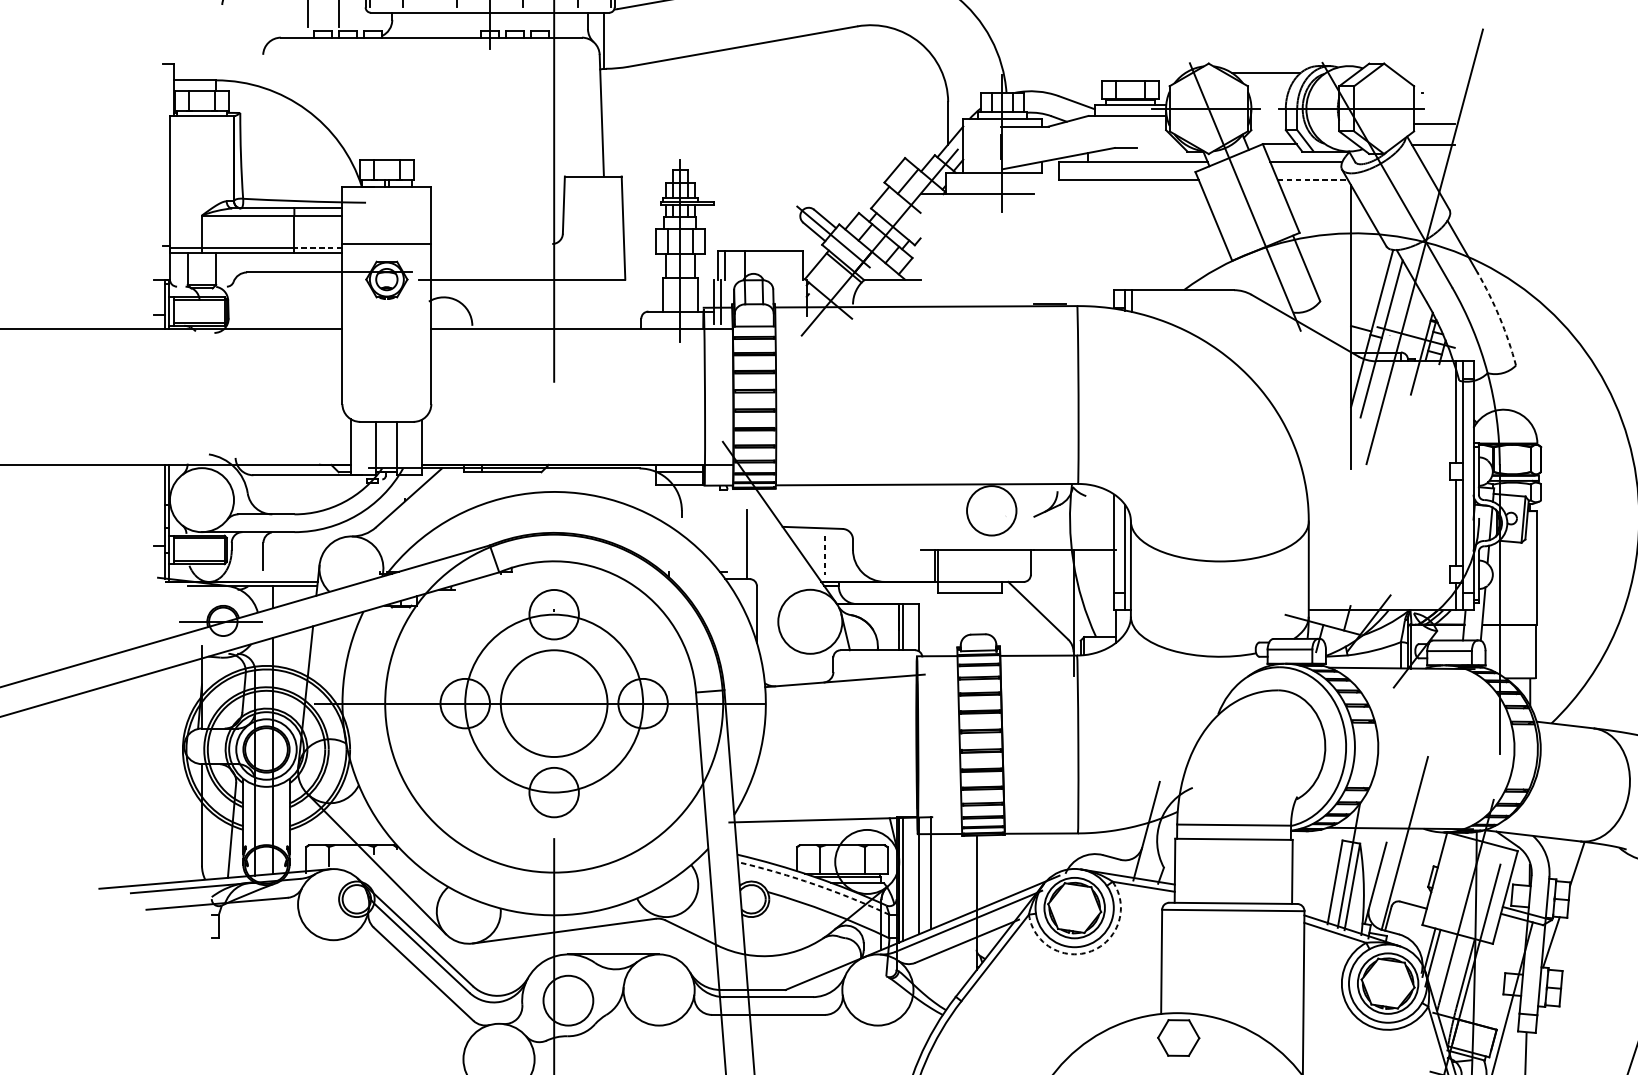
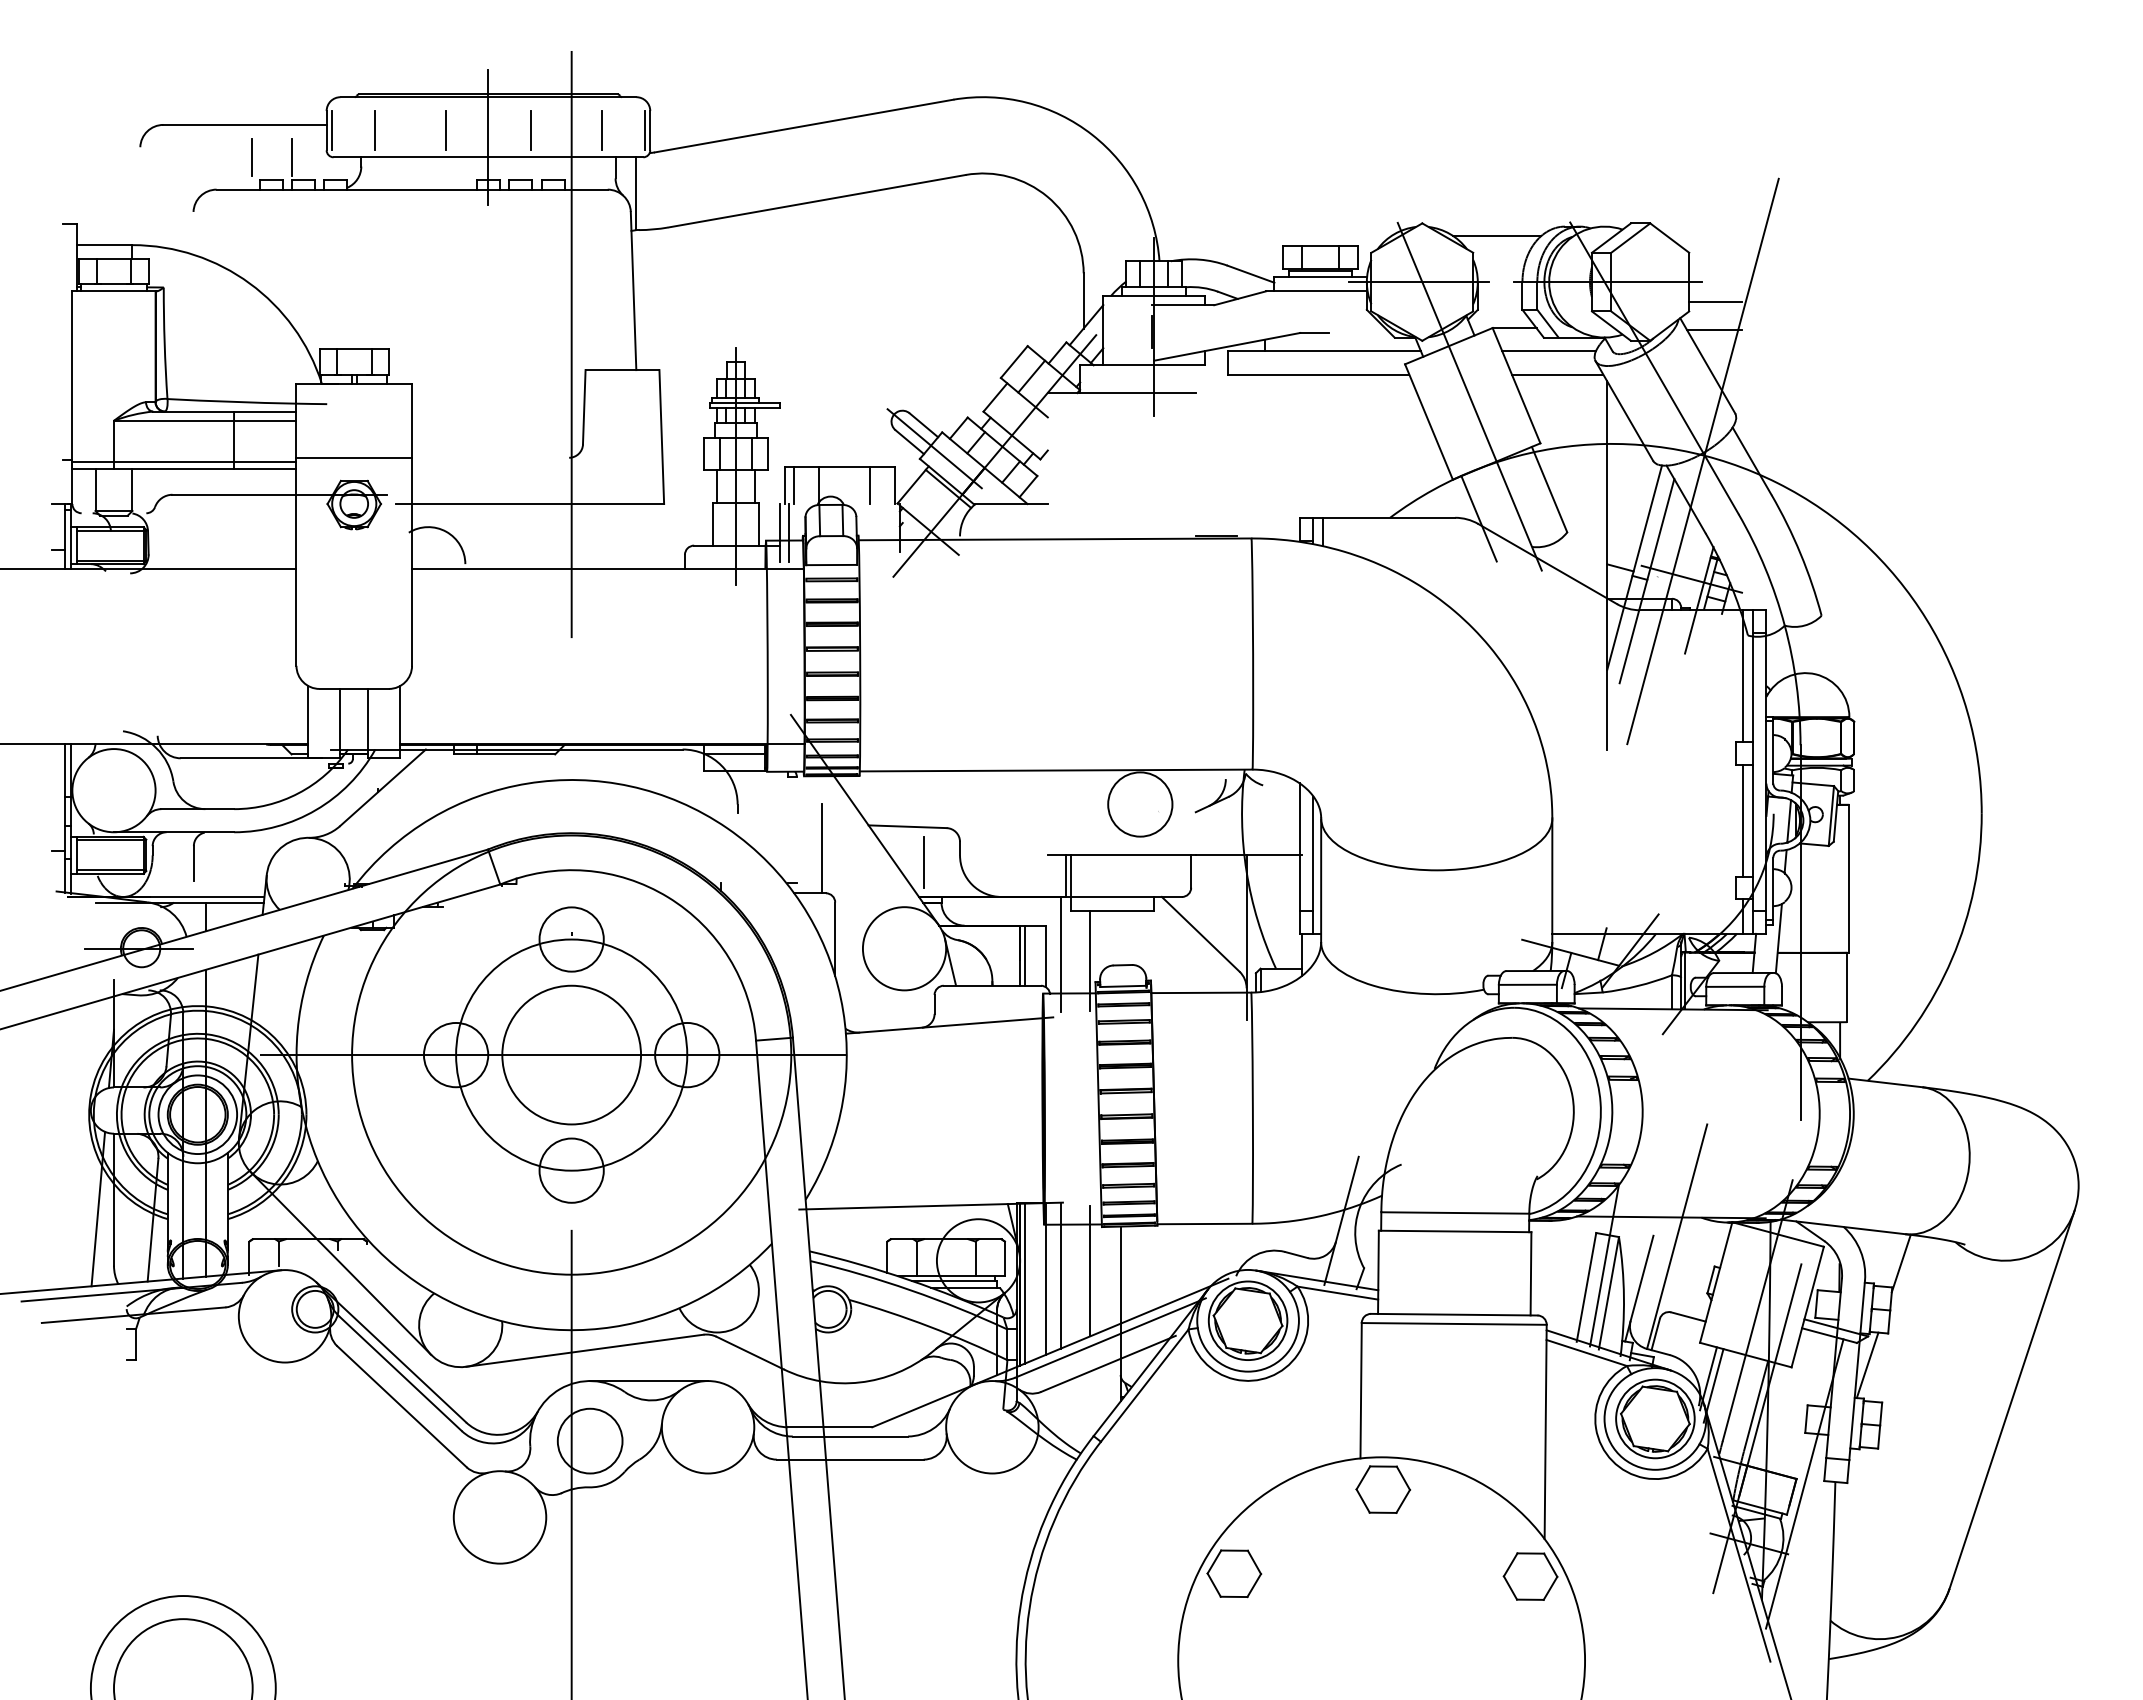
line: (1312, 179) -> (1557, 374), dashed -> solid
line: (317, 247) -> (264, 462), dashed -> solid
line: (783, 265) -> (869, 485), added
line: (1251, 290) -> (1478, 518), added
arc: (1499, 317) -> (1800, 553), dashed -> solid
line: (825, 555) -> (924, 862), dashed -> solid
line: (930, 626) -> (1060, 954), added
line: (953, 630) -> (1090, 960), added
line: (190, 821) -> (98, 1208), added
line: (953, 869) -> (1090, 1270), added
arc: (814, 884) -> (910, 1290), dashed -> solid
arc: (1091, 950) -> (1270, 1376), dashed -> solid

